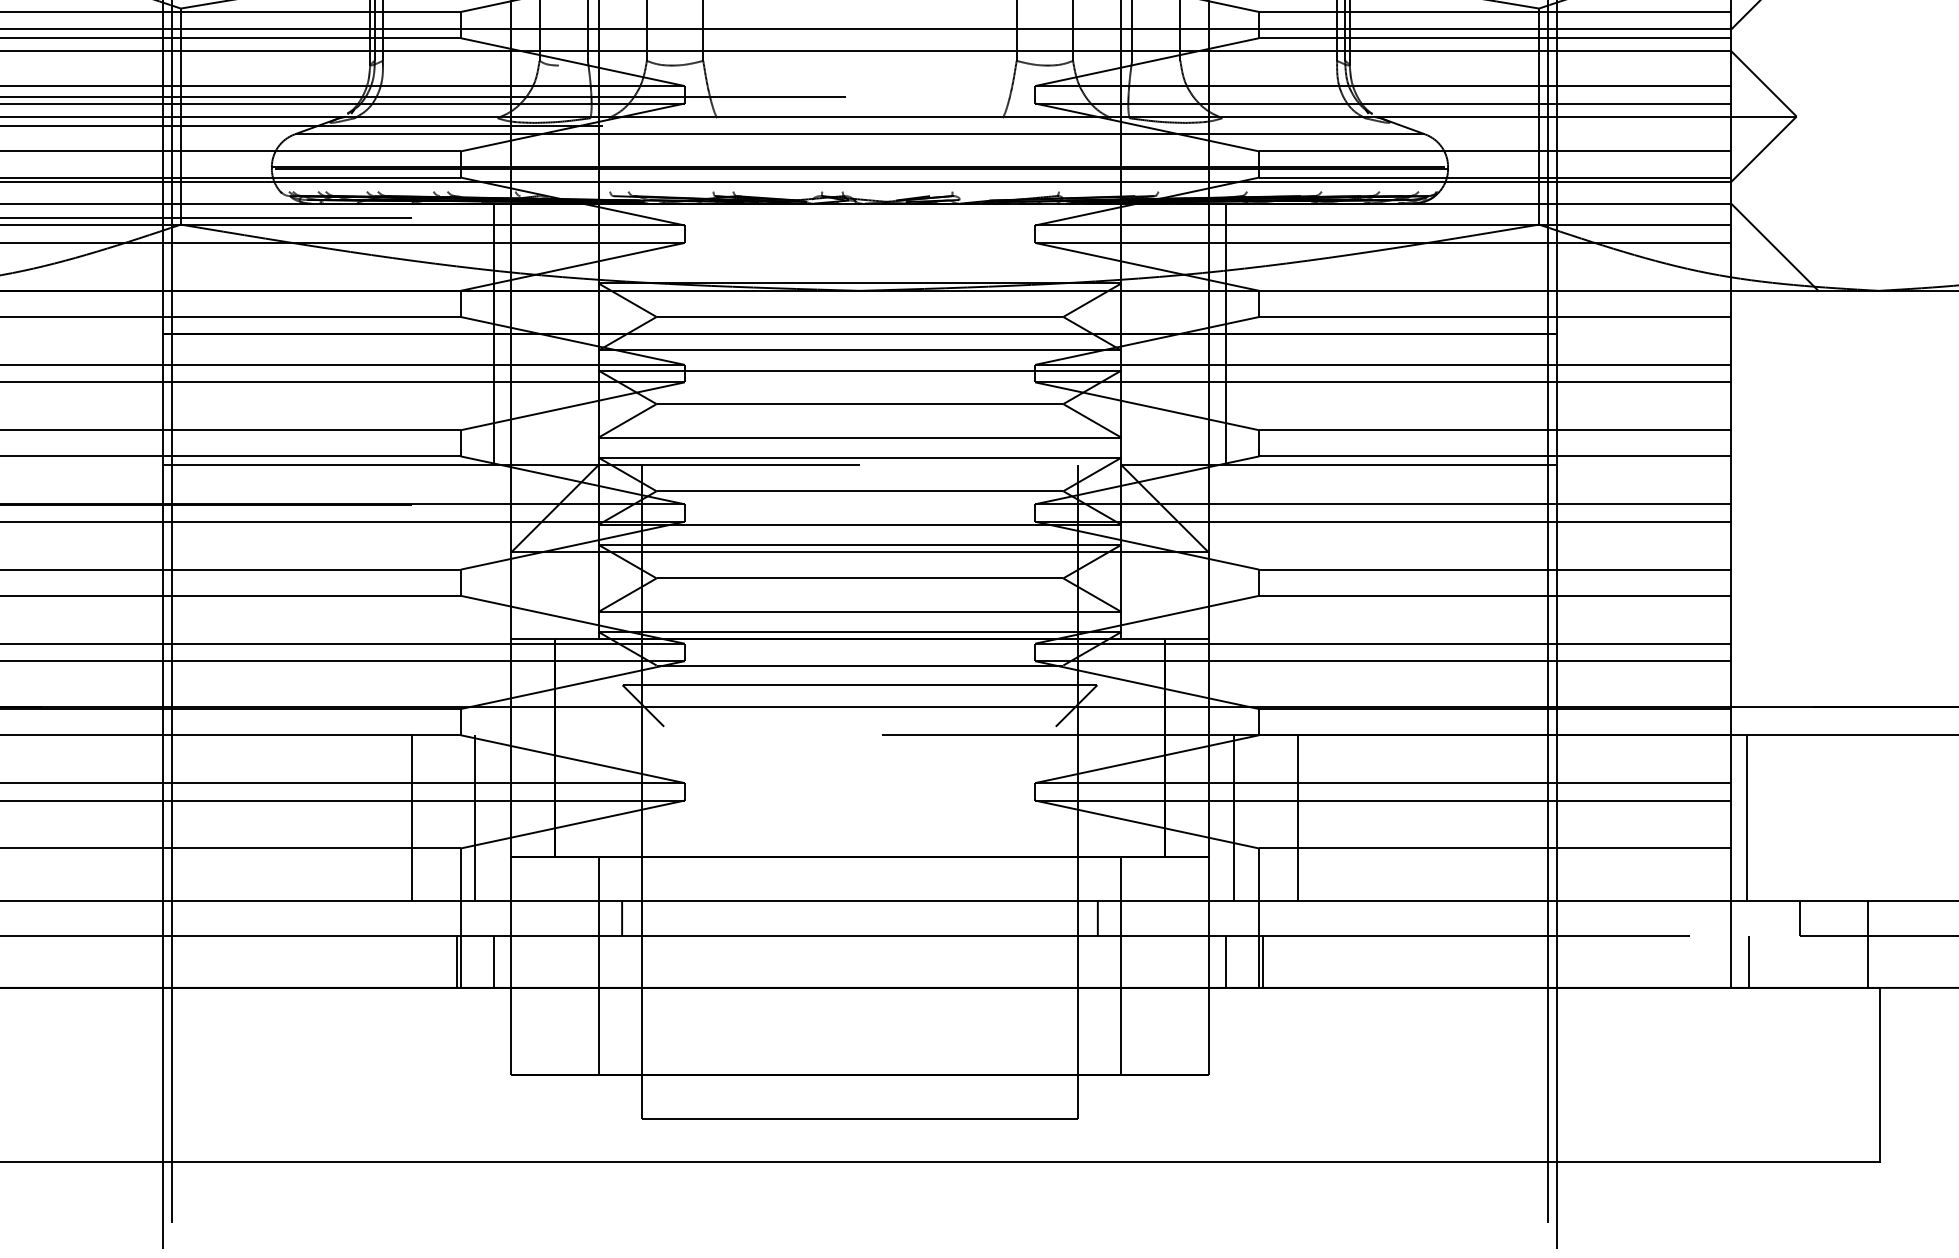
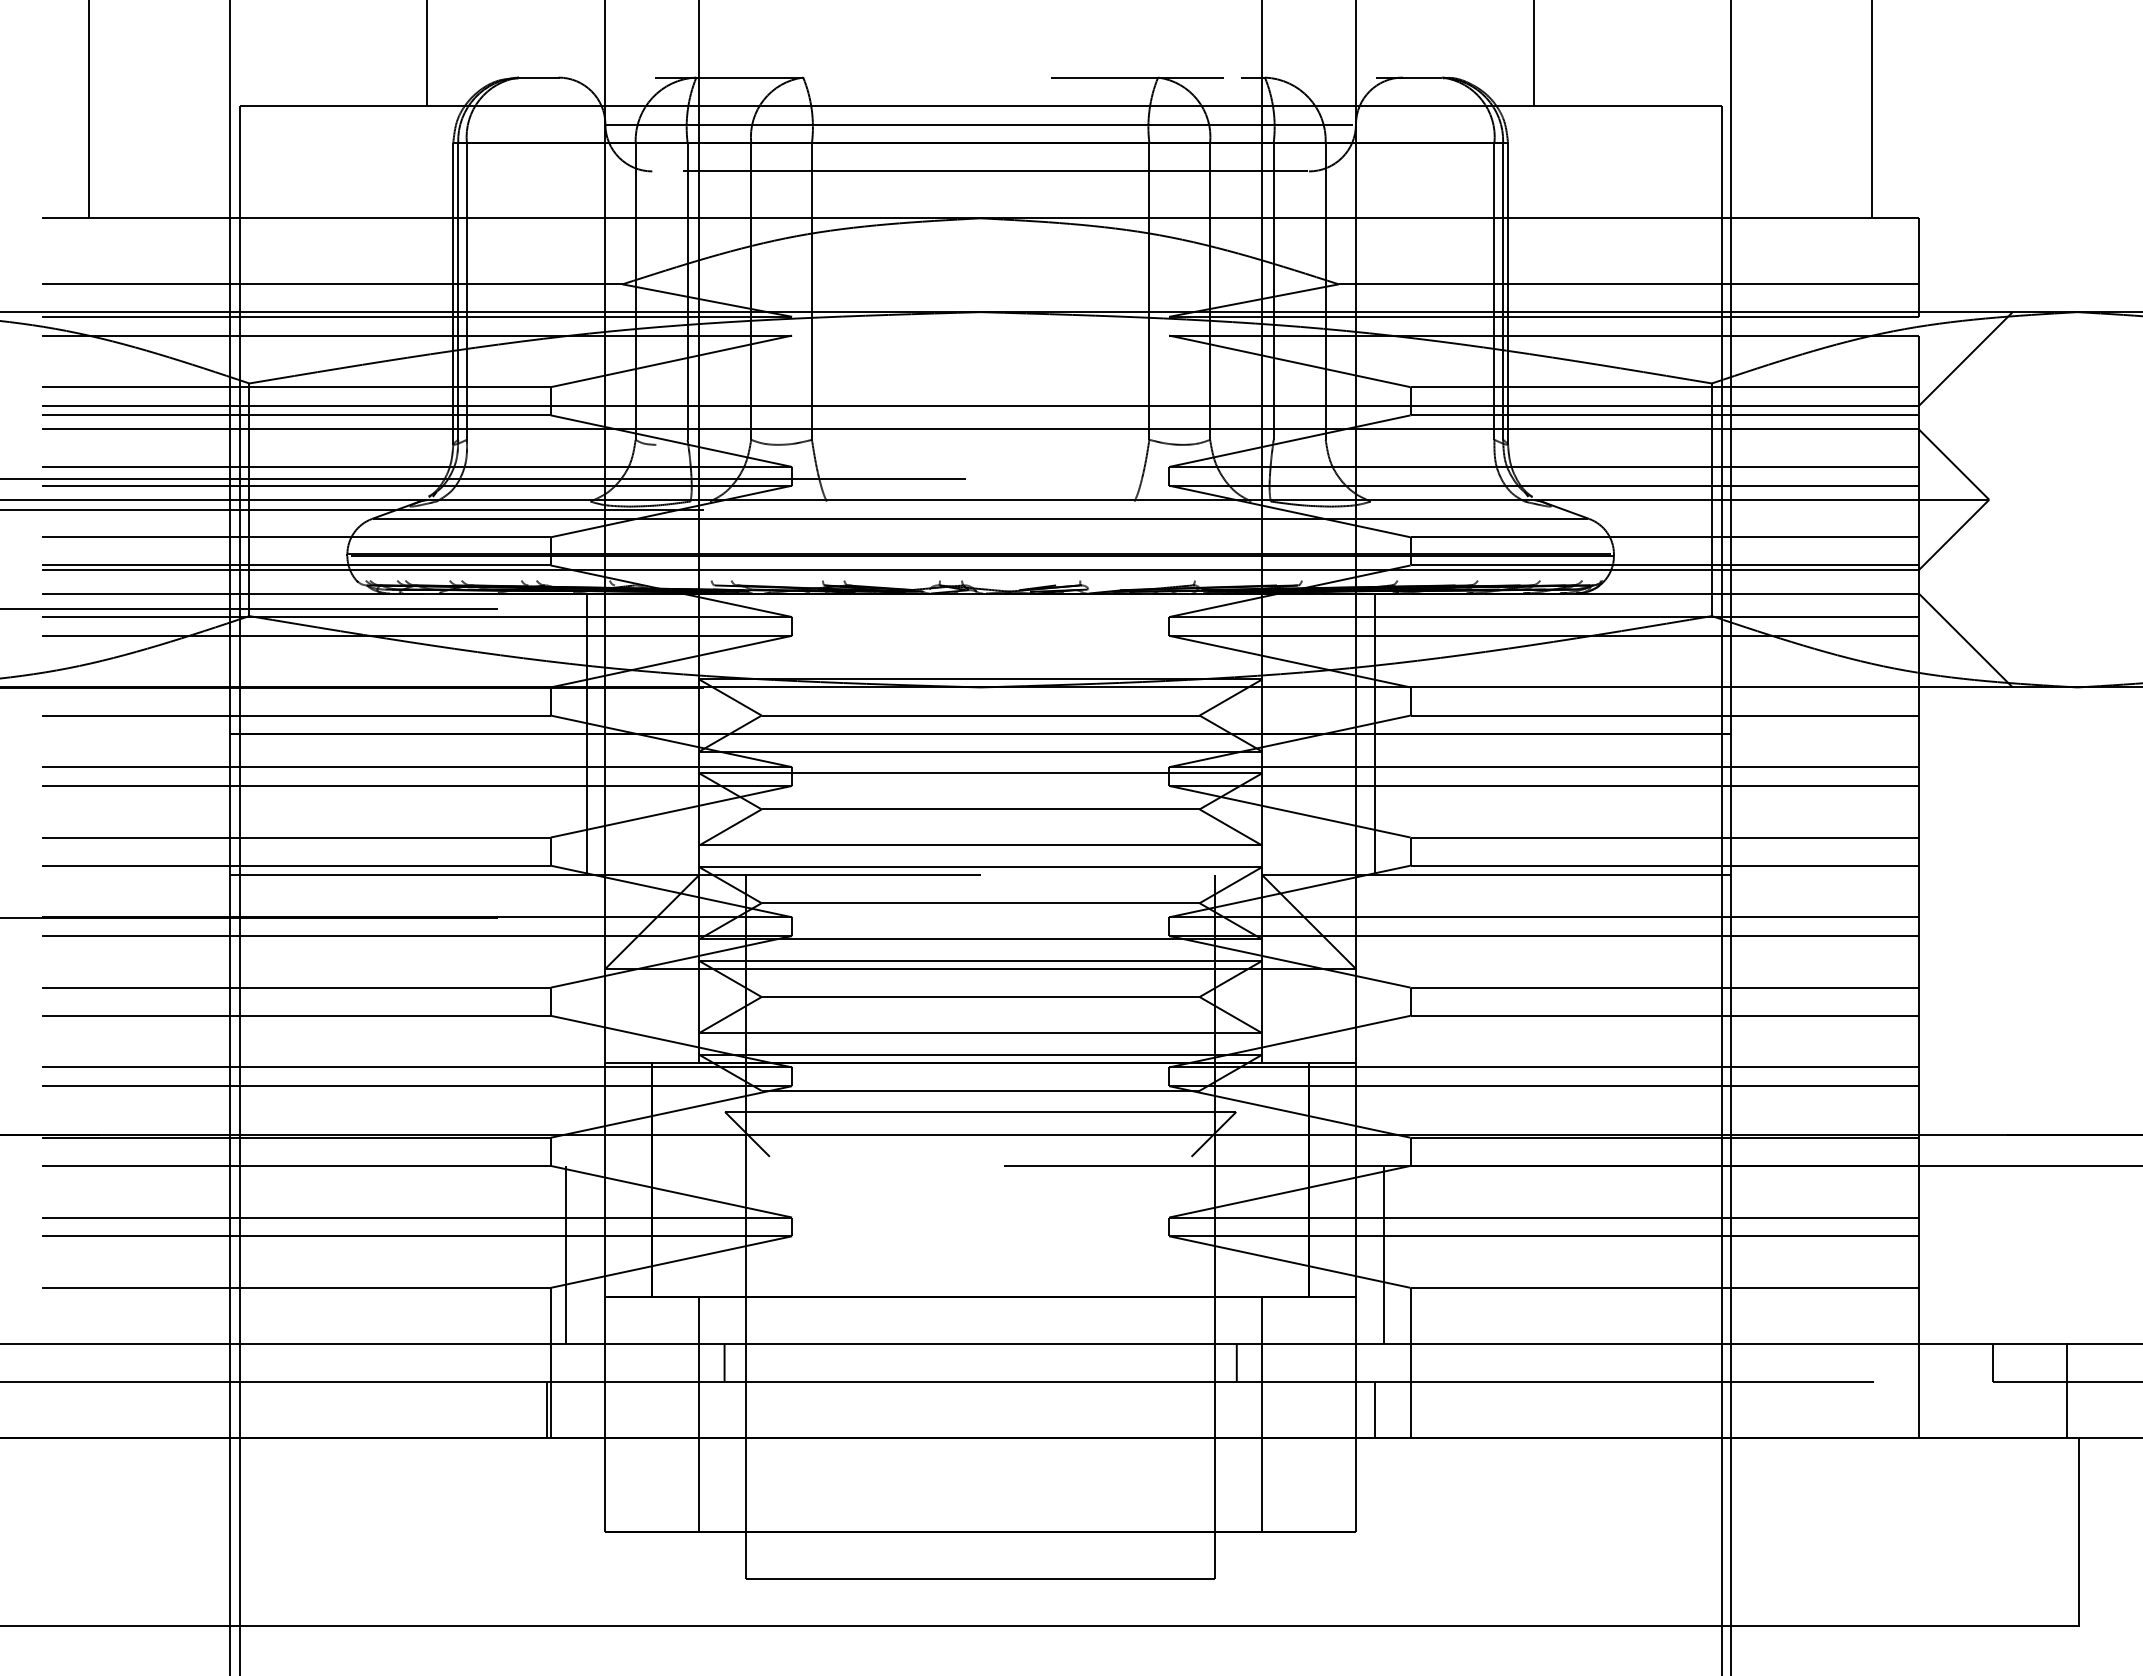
line: (411, 818) -> (497, 1255), removed
line: (1298, 818) -> (1452, 1255), removed
line: (1746, 818) -> (1935, 1255), removed
line: (493, 961) -> (586, 1409), removed
line: (1262, 961) -> (1414, 1409), removed
line: (1748, 961) -> (1937, 1409), removed

